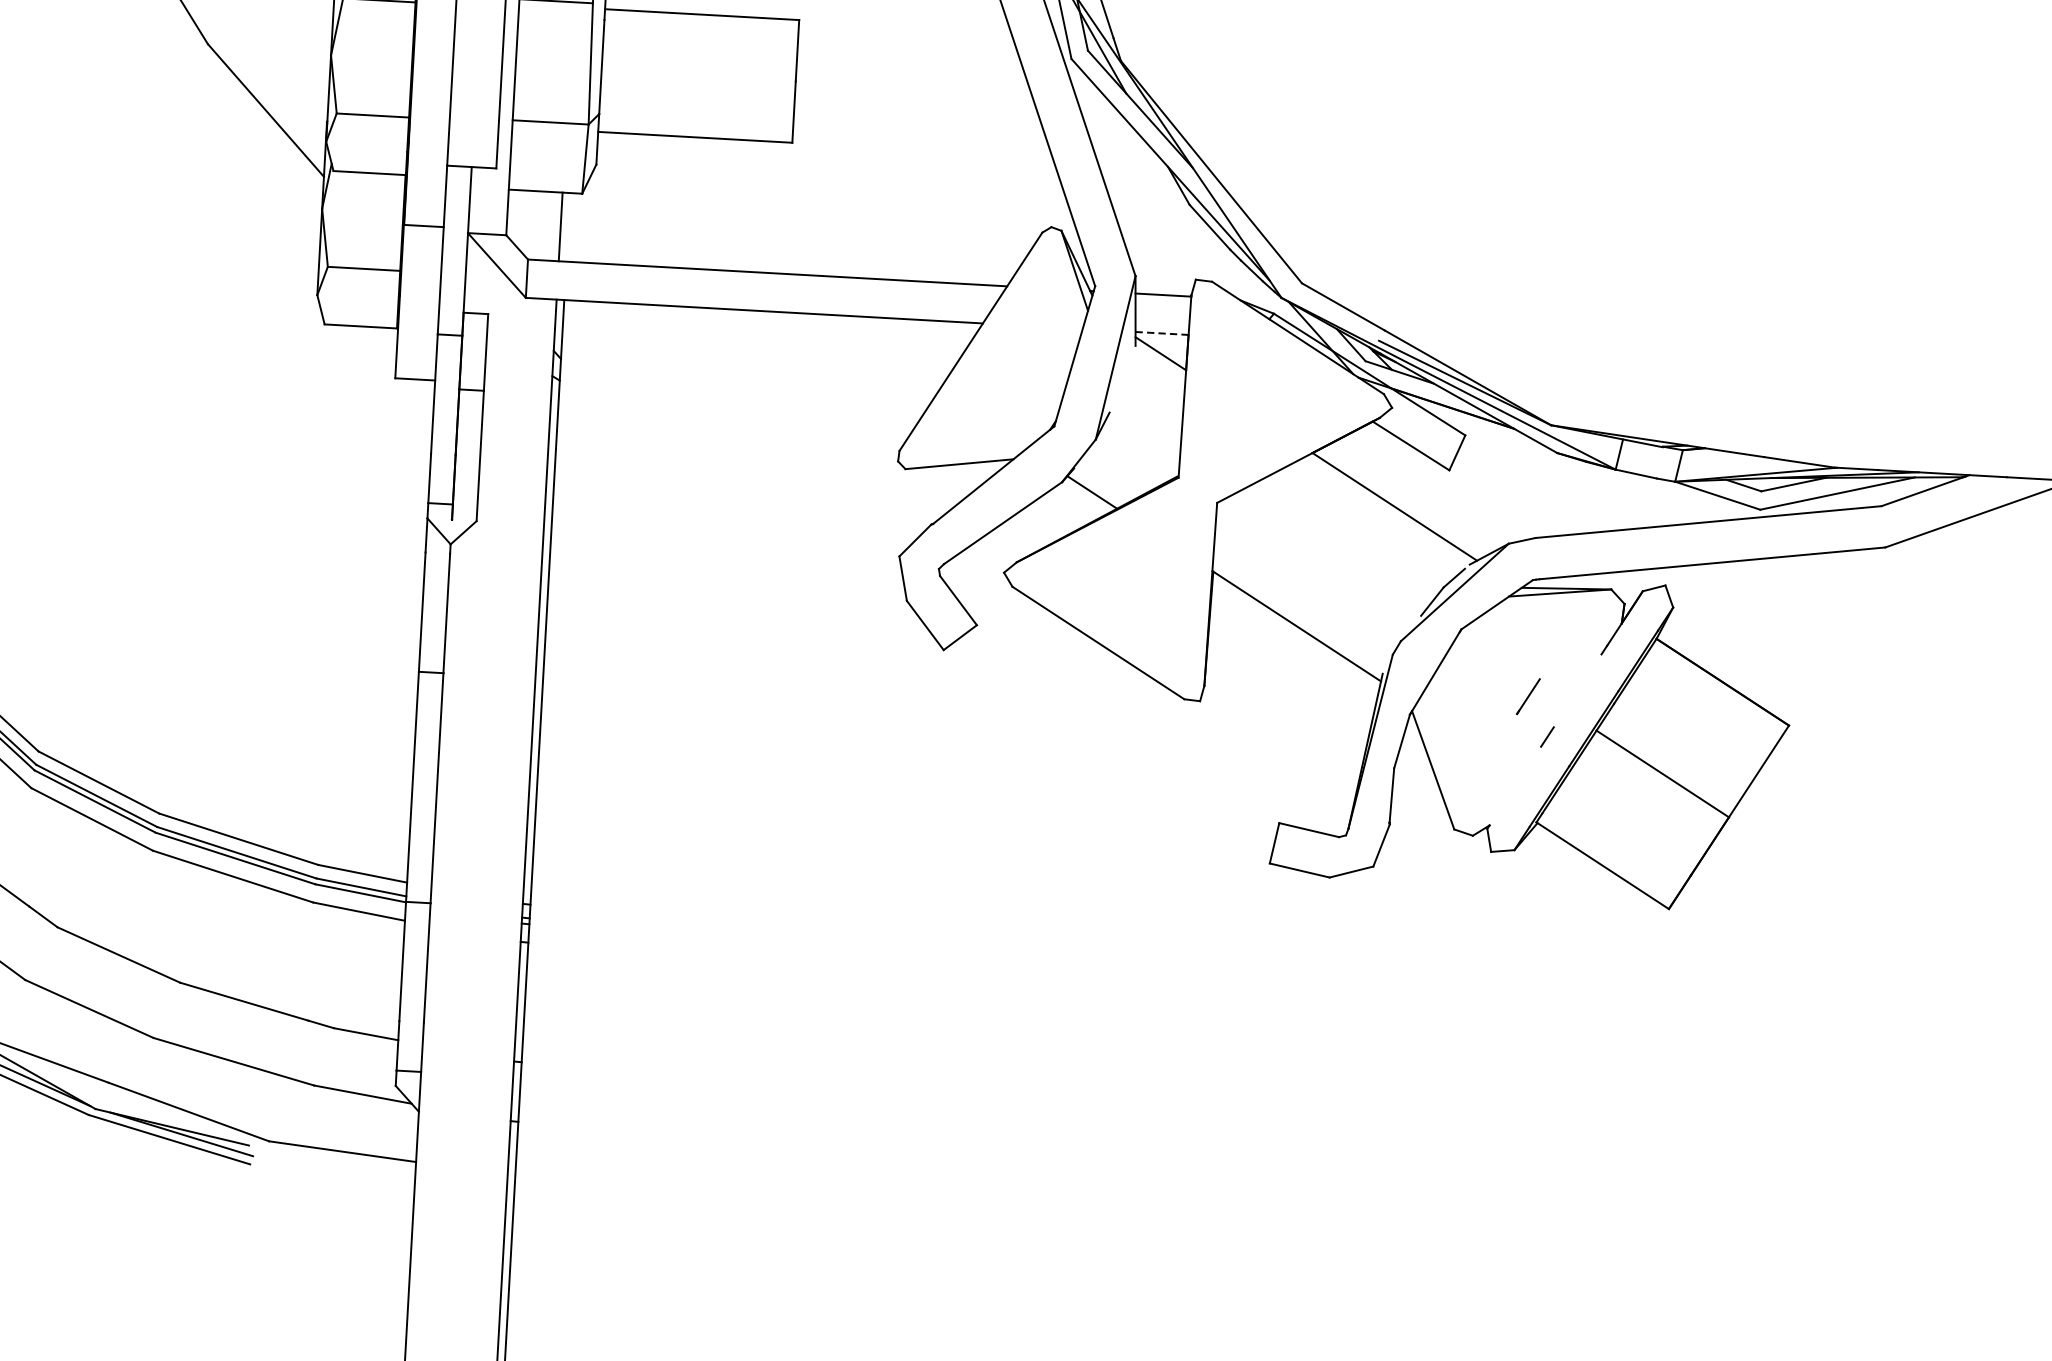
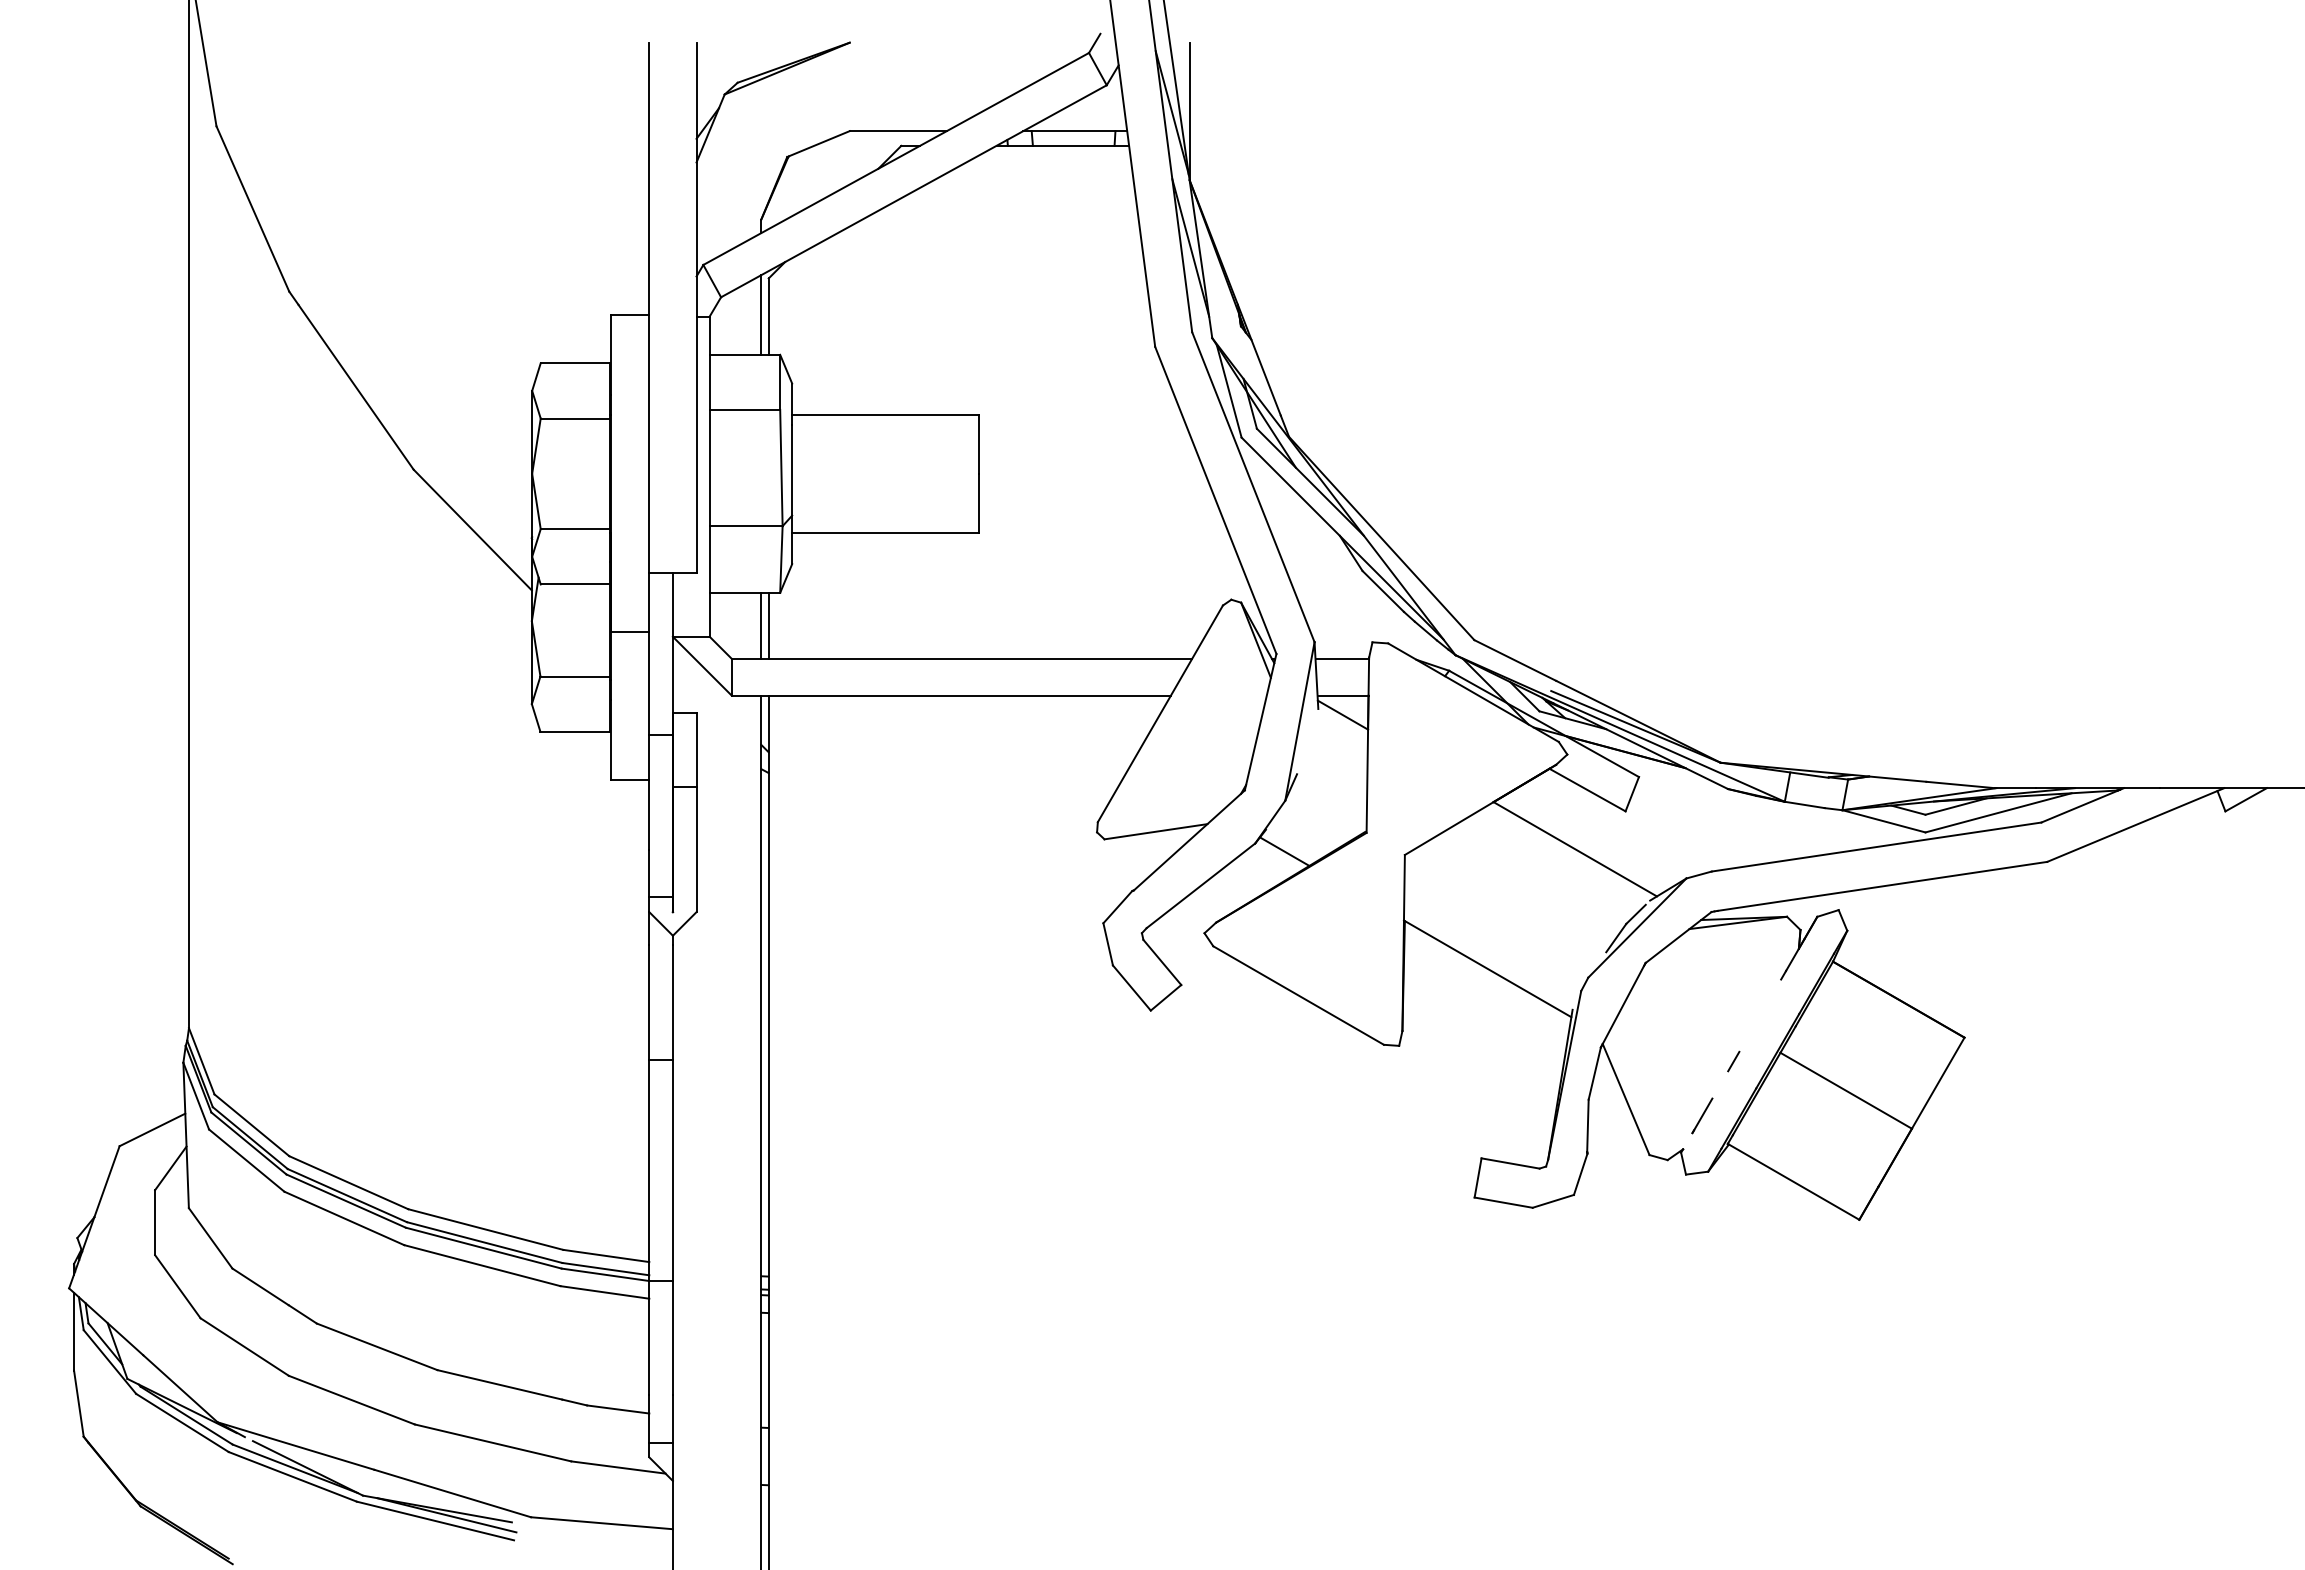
line: (568, 227) -> (768, 625), added
line: (1162, 333) -> (1343, 695), dashed -> solid
line: (1528, 696) -> (1702, 1115), moved

